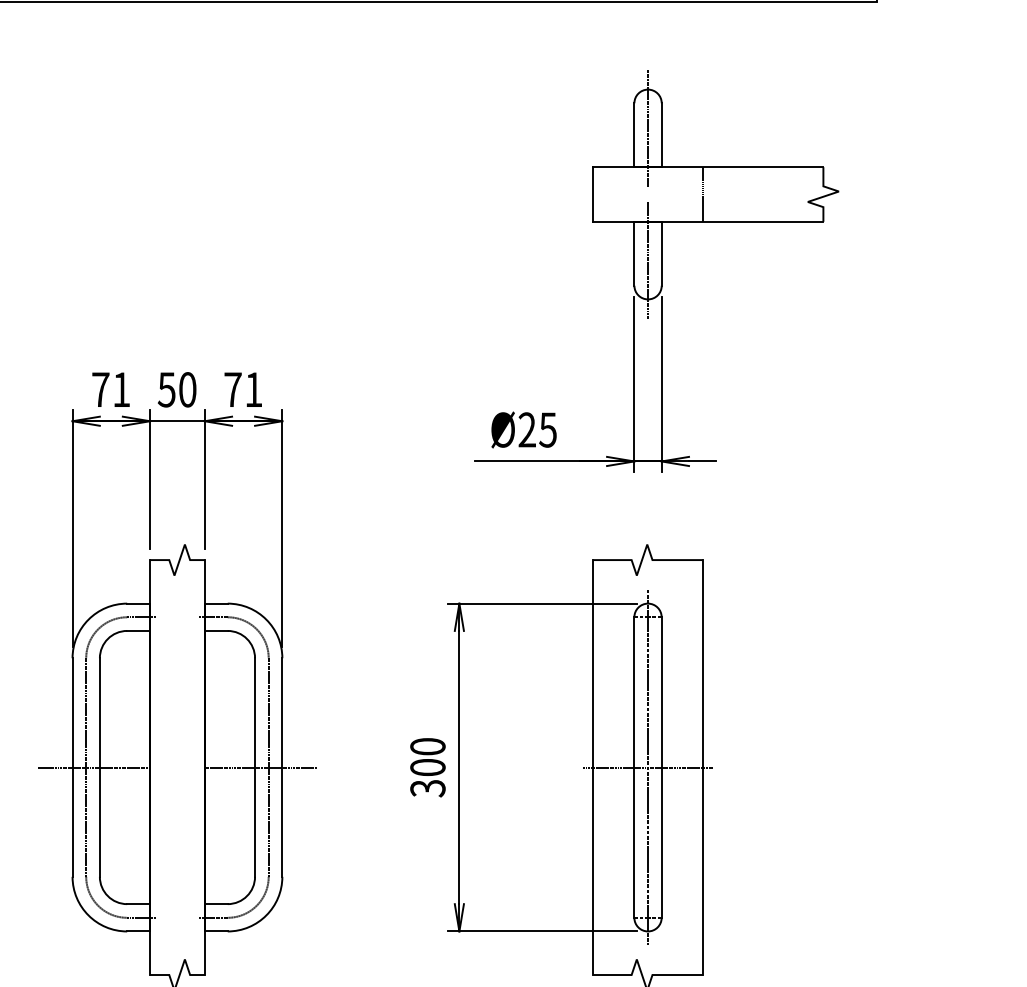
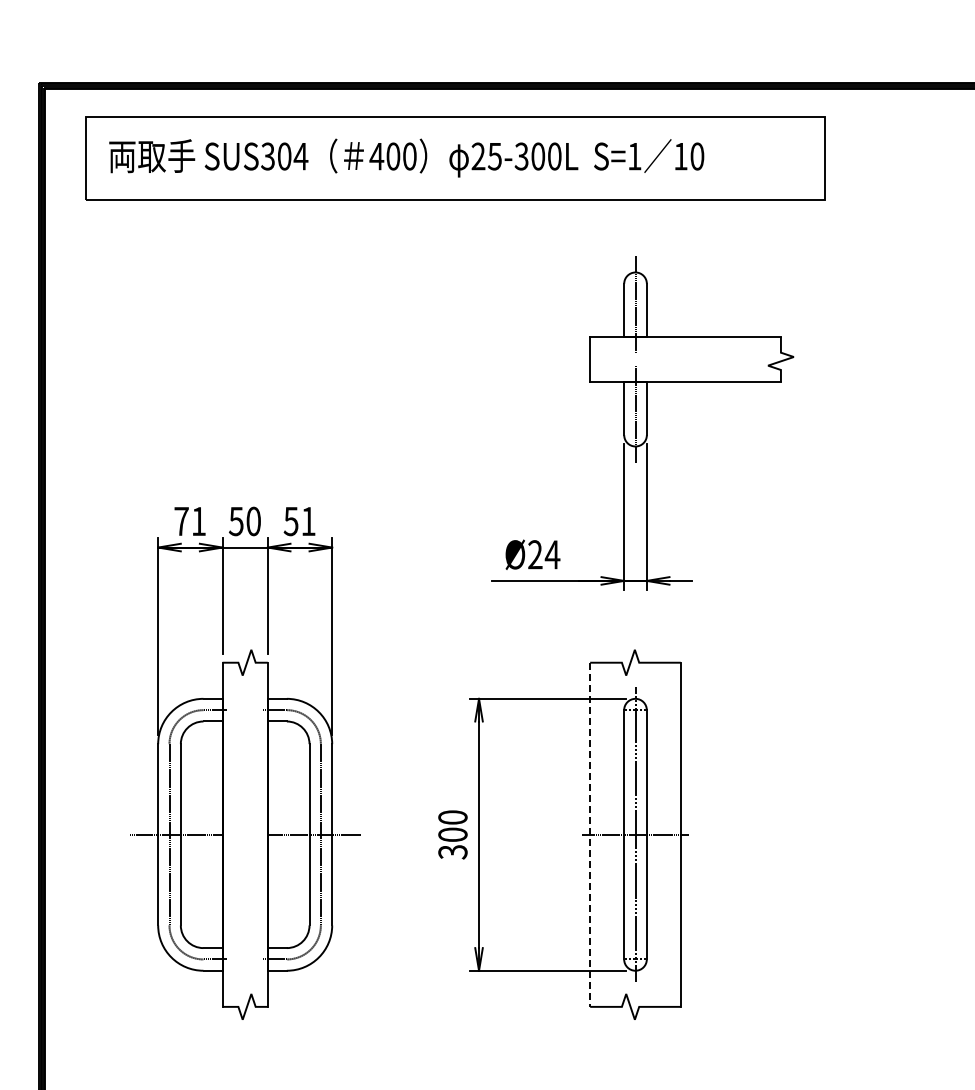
line: (702, 194) -> (680, 359), removed
text: (232, 389) -> (290, 521), 71 -> 51
text: (547, 429) -> (552, 554), Ø25 -> Ø24
line: (593, 768) -> (590, 835), solid -> dashed

